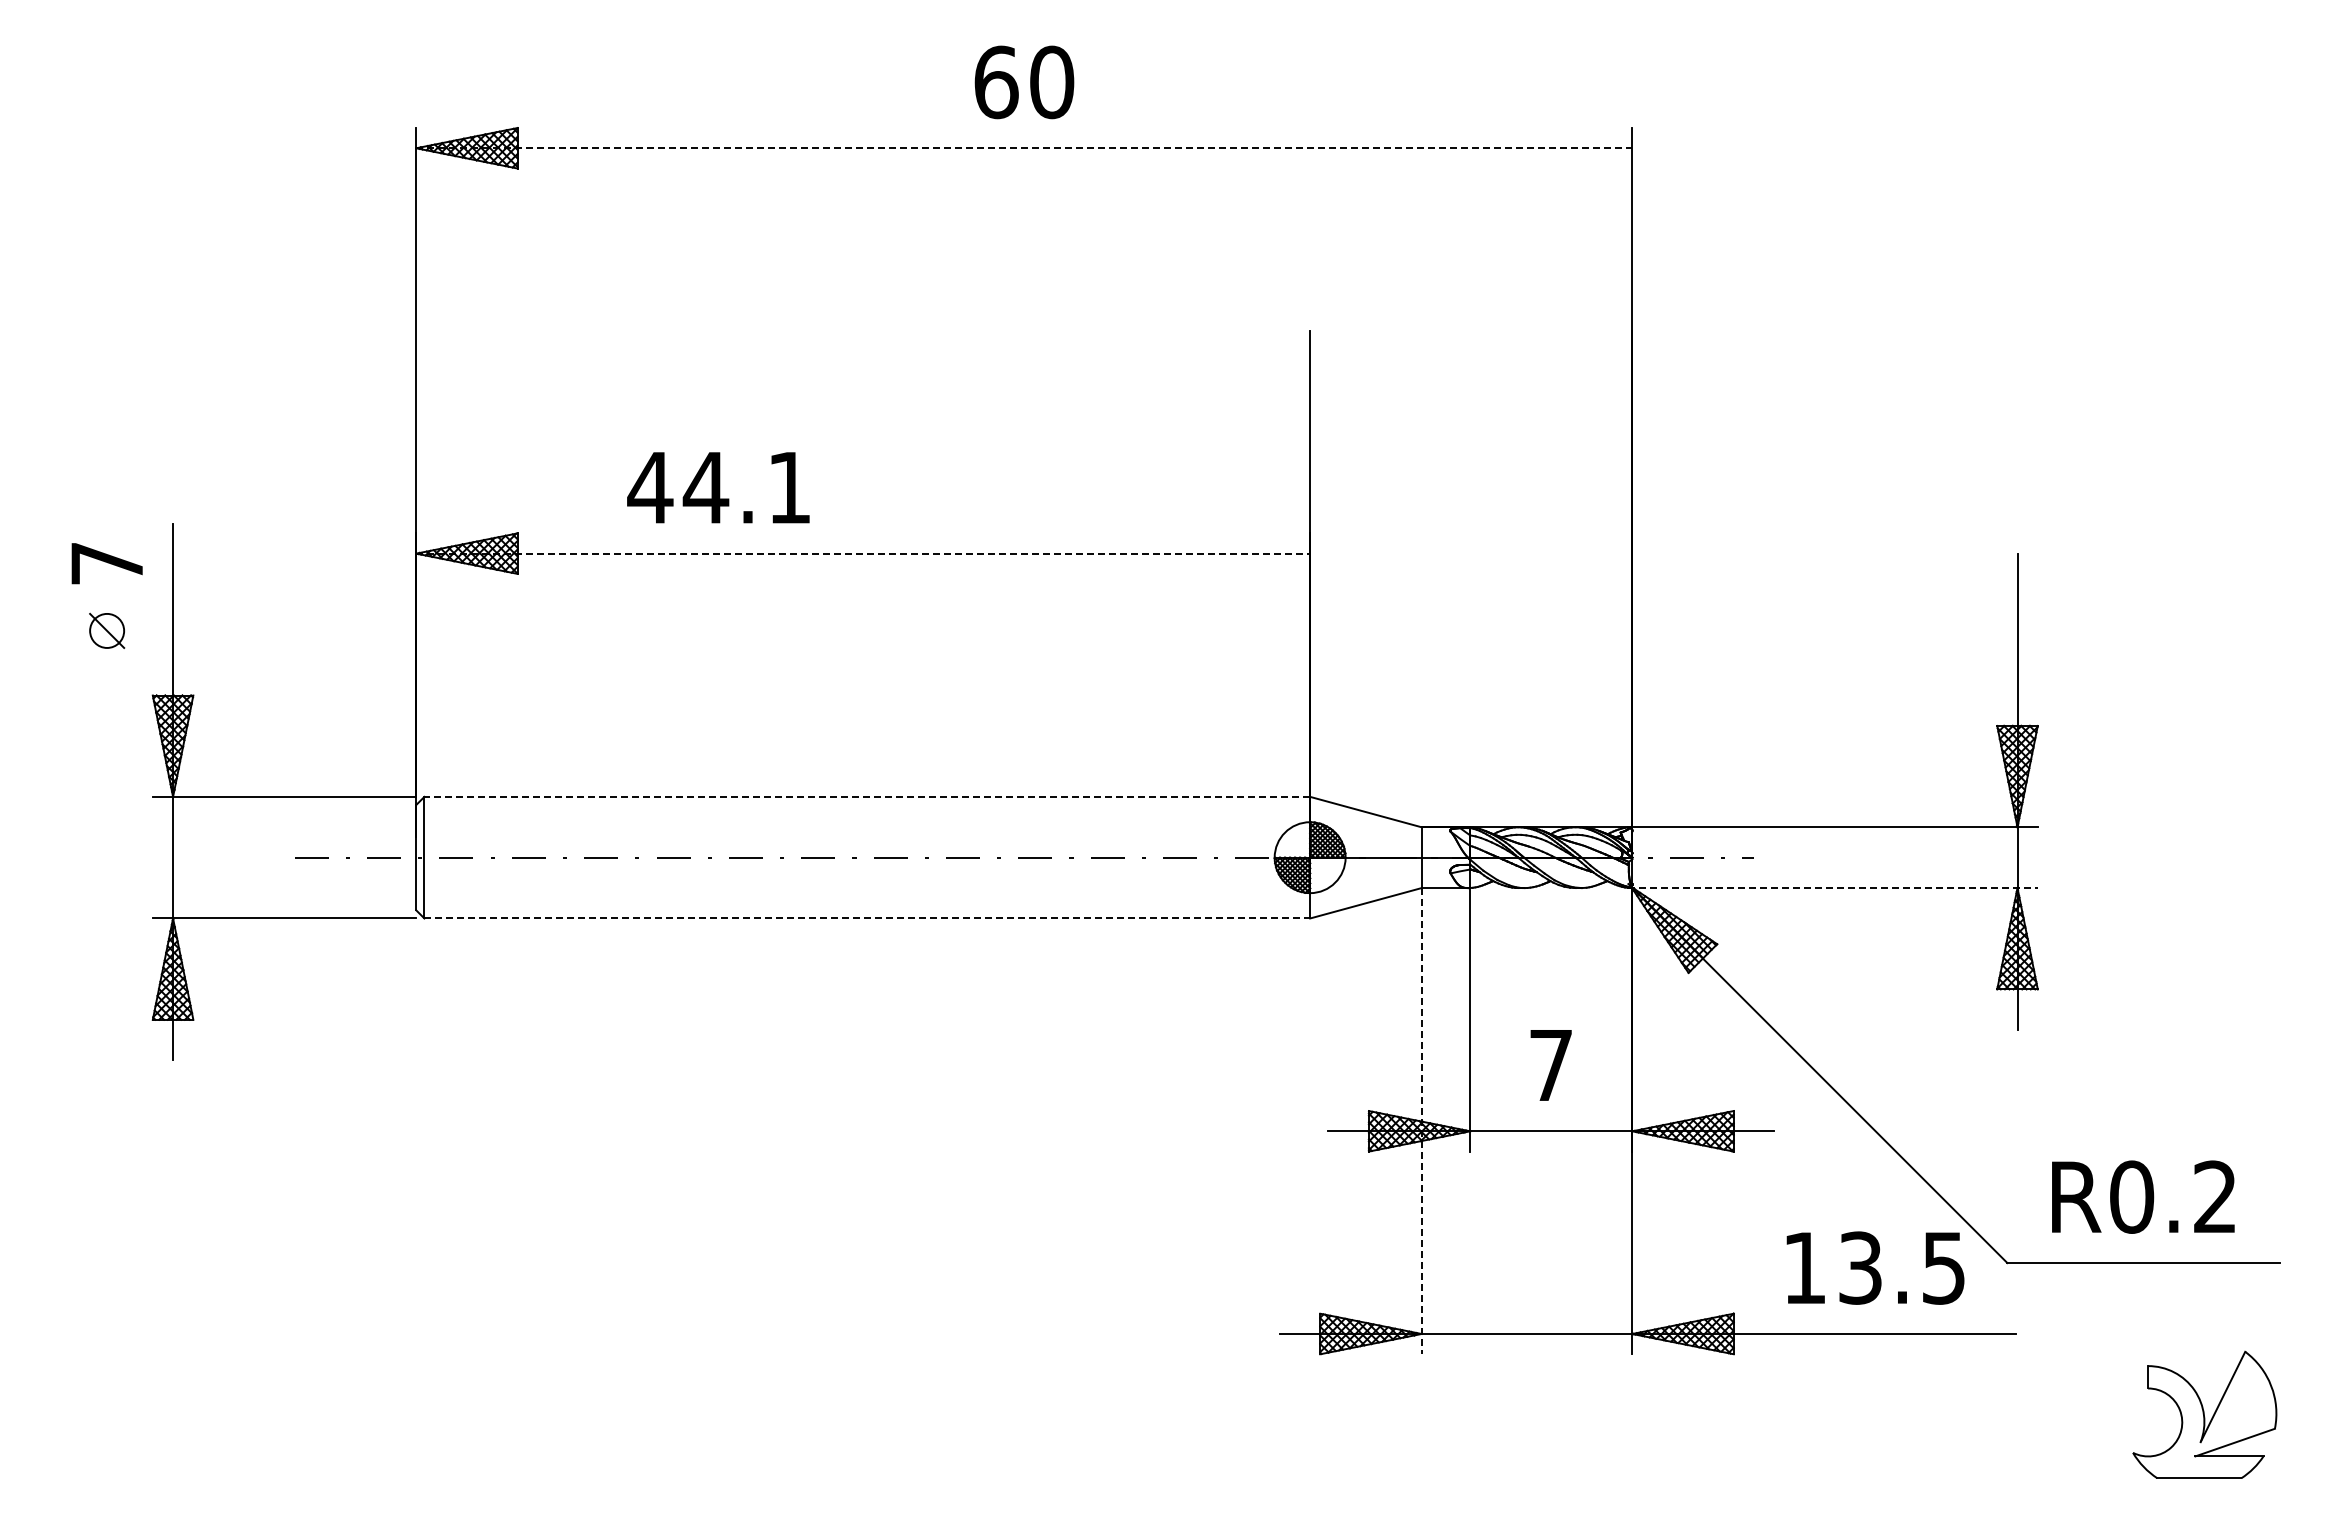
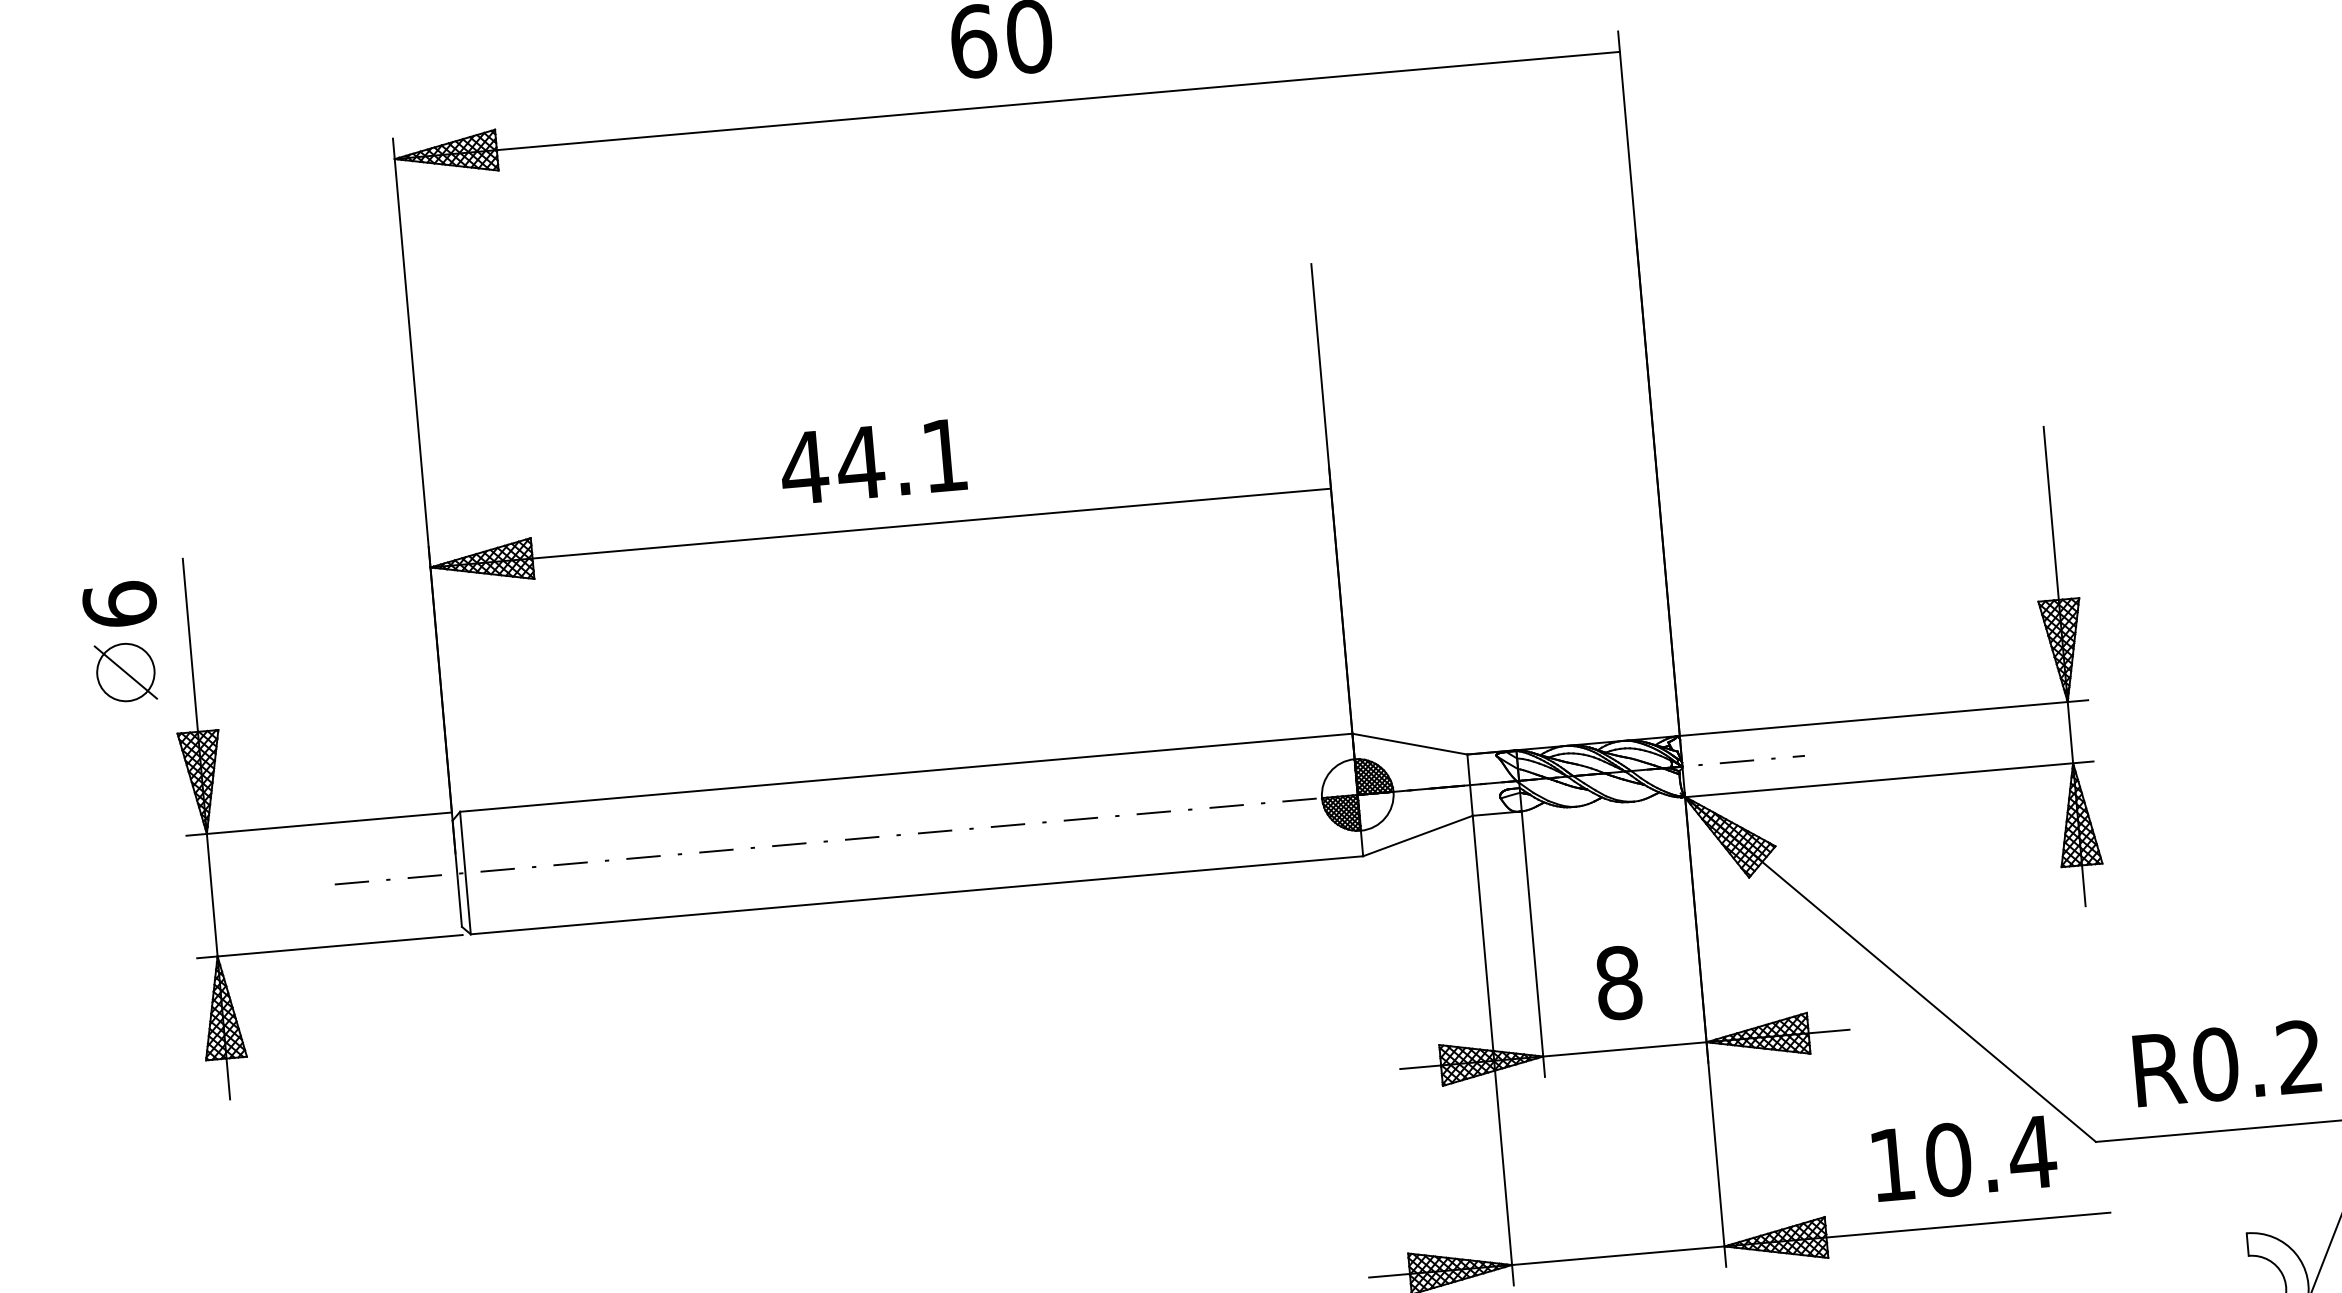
line: (1024, 148) -> (1007, 105), dashed -> solid
text: (718, 487) -> (873, 461), moved
line: (863, 553) -> (880, 527), dashed -> solid
text: (106, 563) -> (119, 604), 7 -> 6
part: (106, 630) -> (125, 672), size x1.67
line: (867, 796) -> (906, 772), dashed -> solid
line: (1833, 888) -> (1887, 779), dashed -> solid
line: (867, 918) -> (917, 895), dashed -> solid
text: (1551, 1065) -> (1619, 983), 7 -> 8
line: (1421, 1121) -> (1493, 1050), dashed -> solid
text: (1902, 1267) -> (1990, 1155), 13.5 -> 10.4

